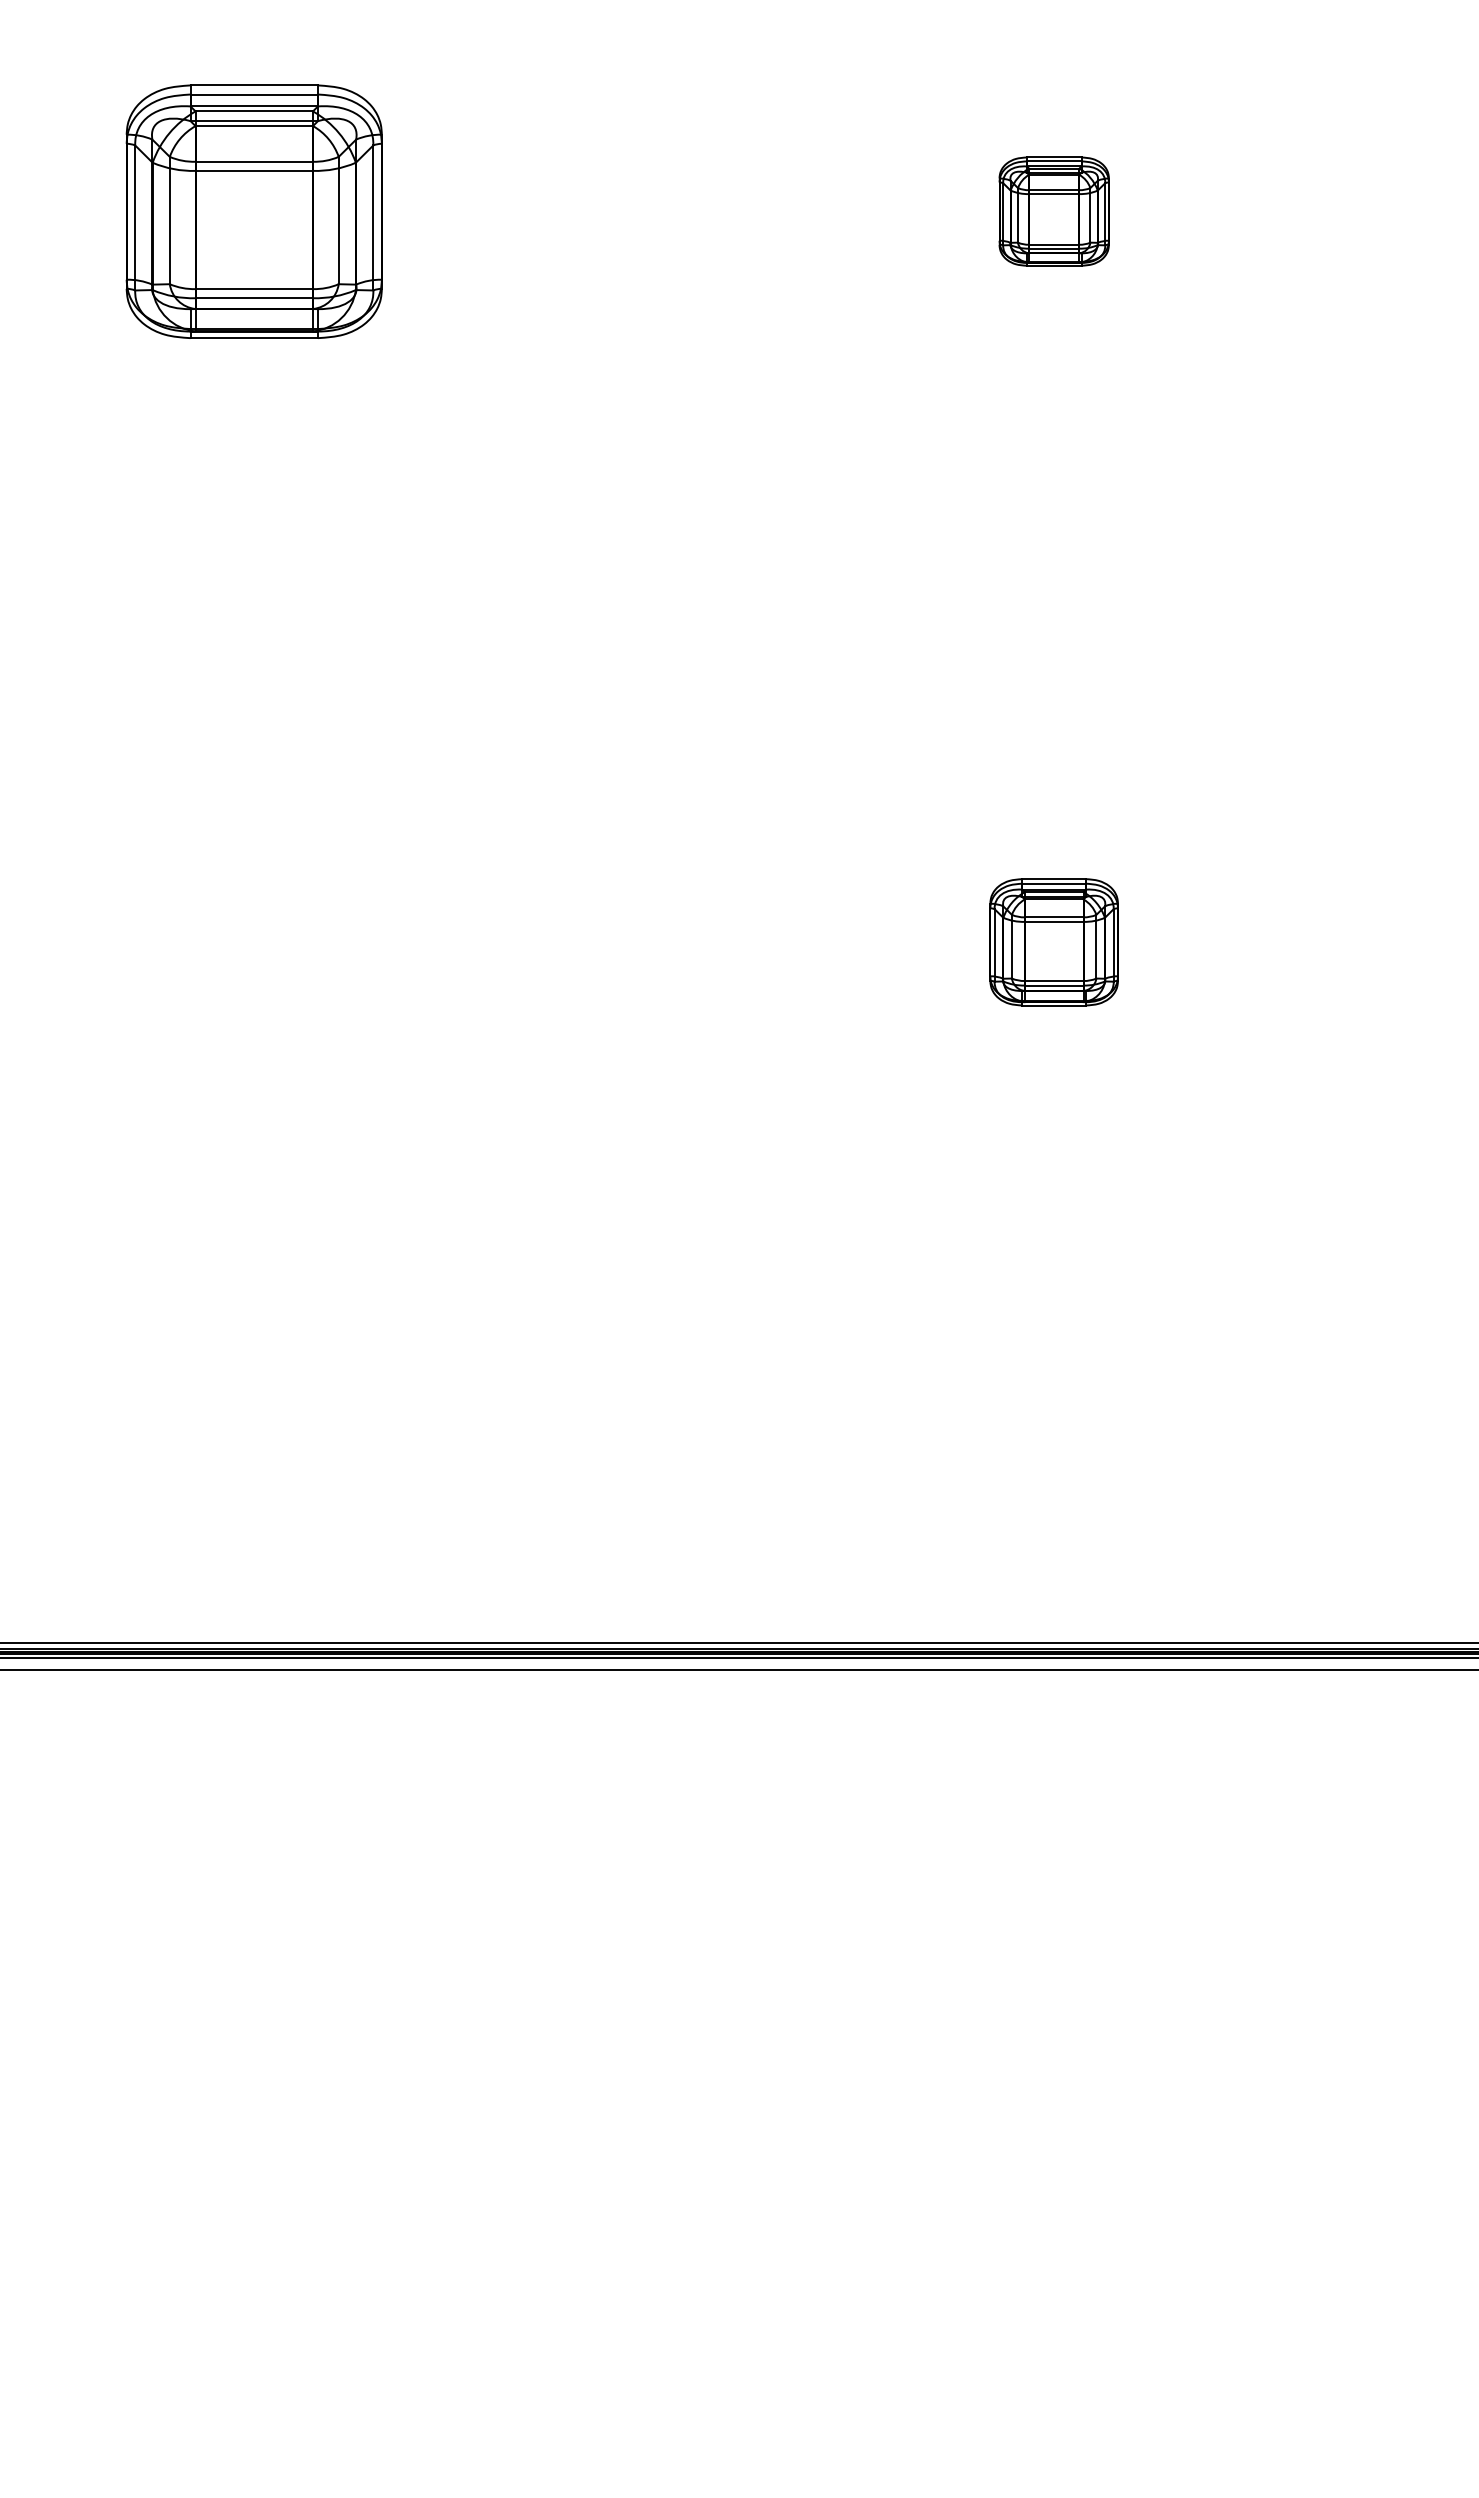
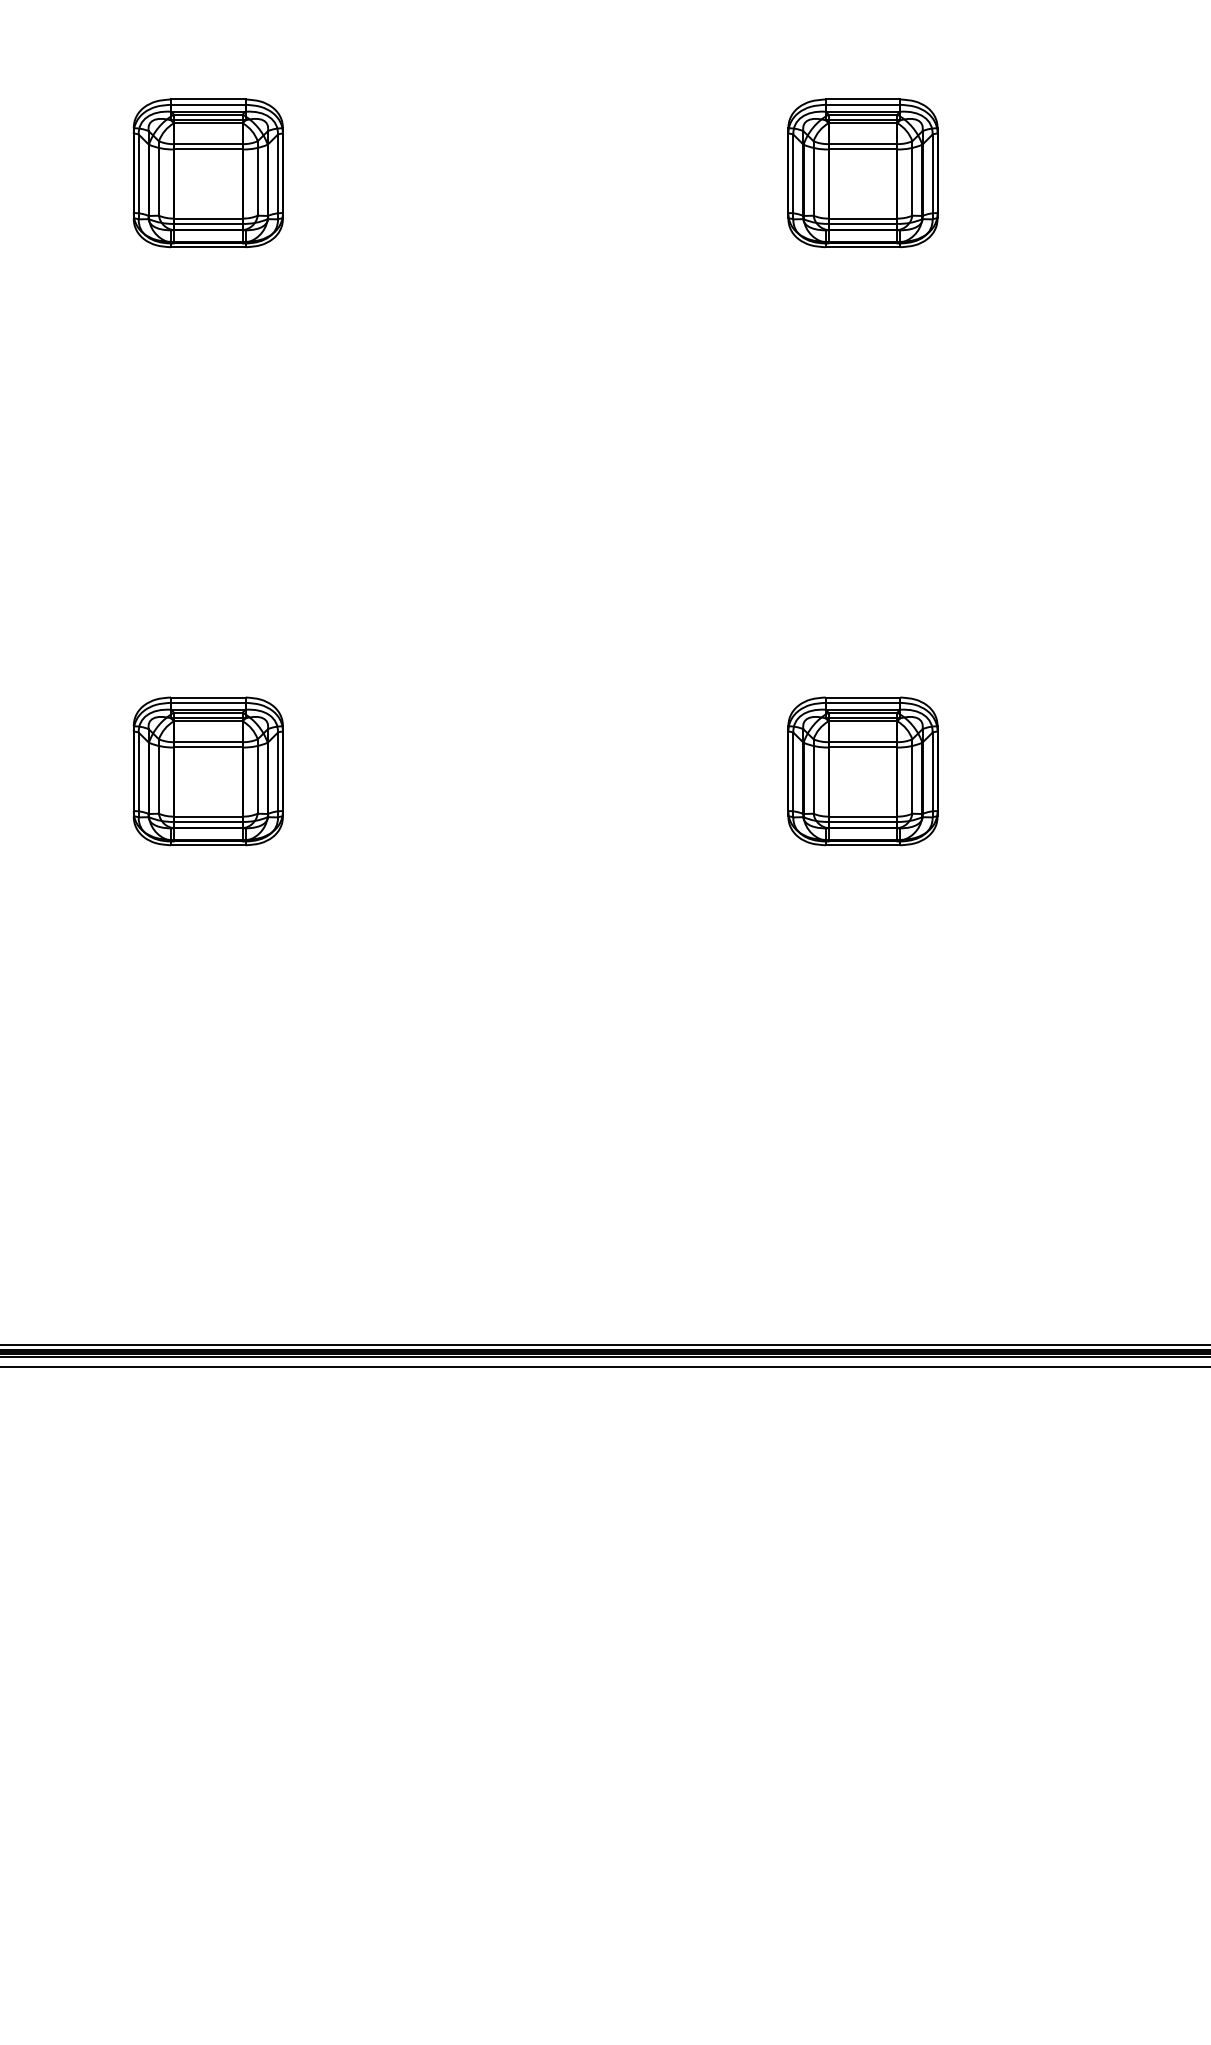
part: (254, 211) -> (208, 173), size x0.71
part: (1054, 211) -> (863, 173), size x1.67
part: (254, 942) -> (208, 771), added
part: (1054, 942) -> (863, 771), size x1.43

